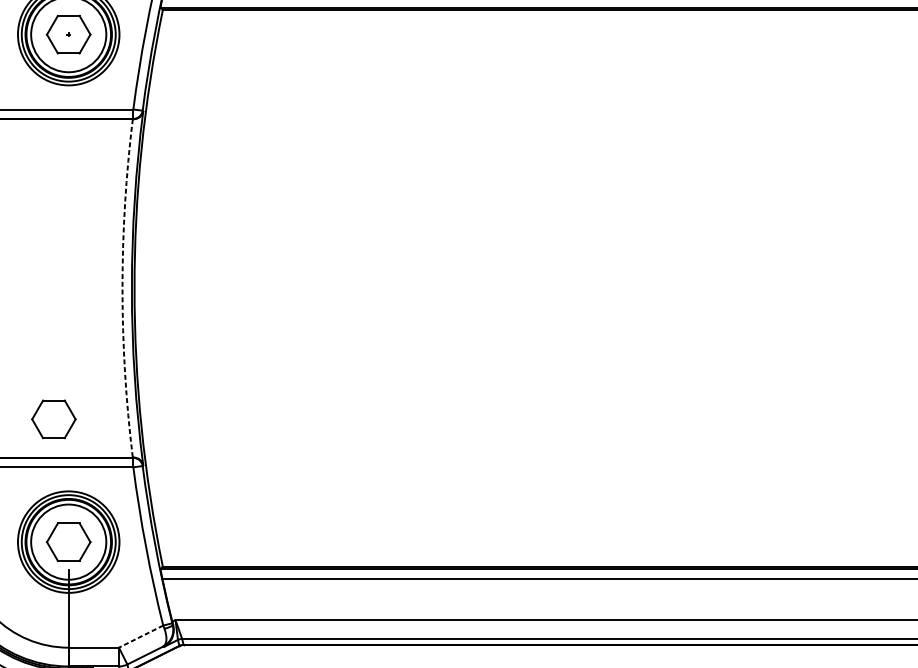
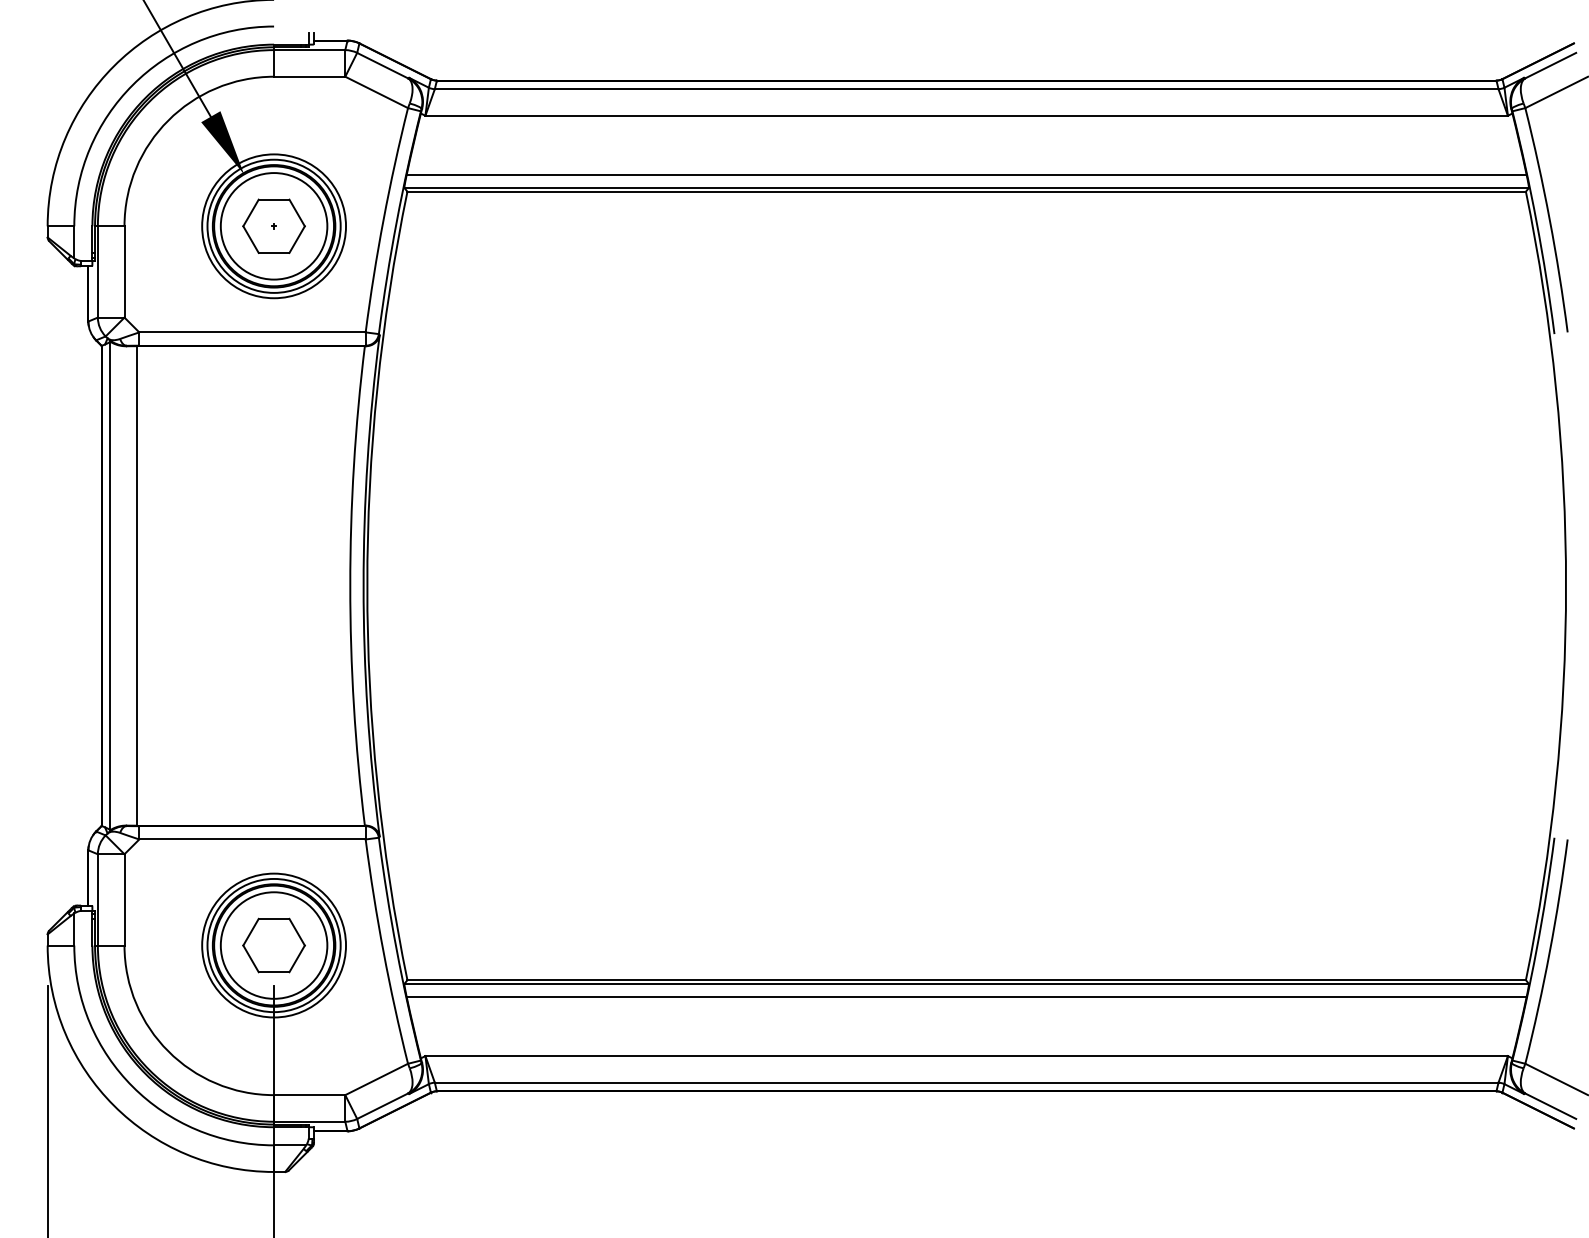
arc: (122, 288) -> (350, 585), dashed -> solid
part: (53, 419) -> (252, 771), removed
line: (141, 636) -> (376, 1079), dashed -> solid

